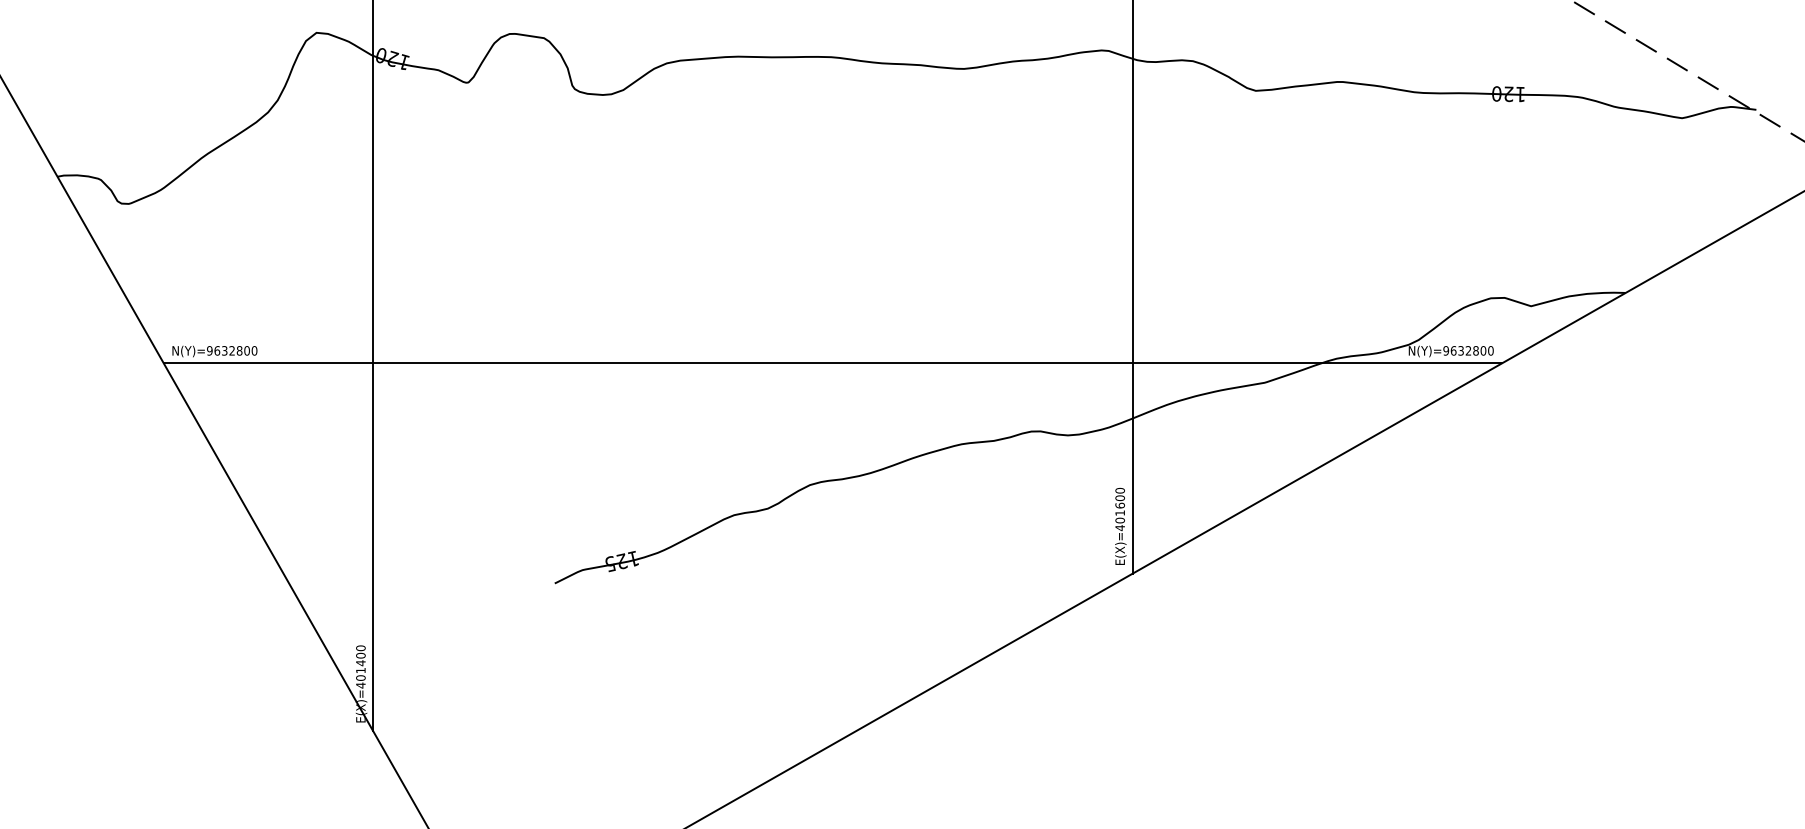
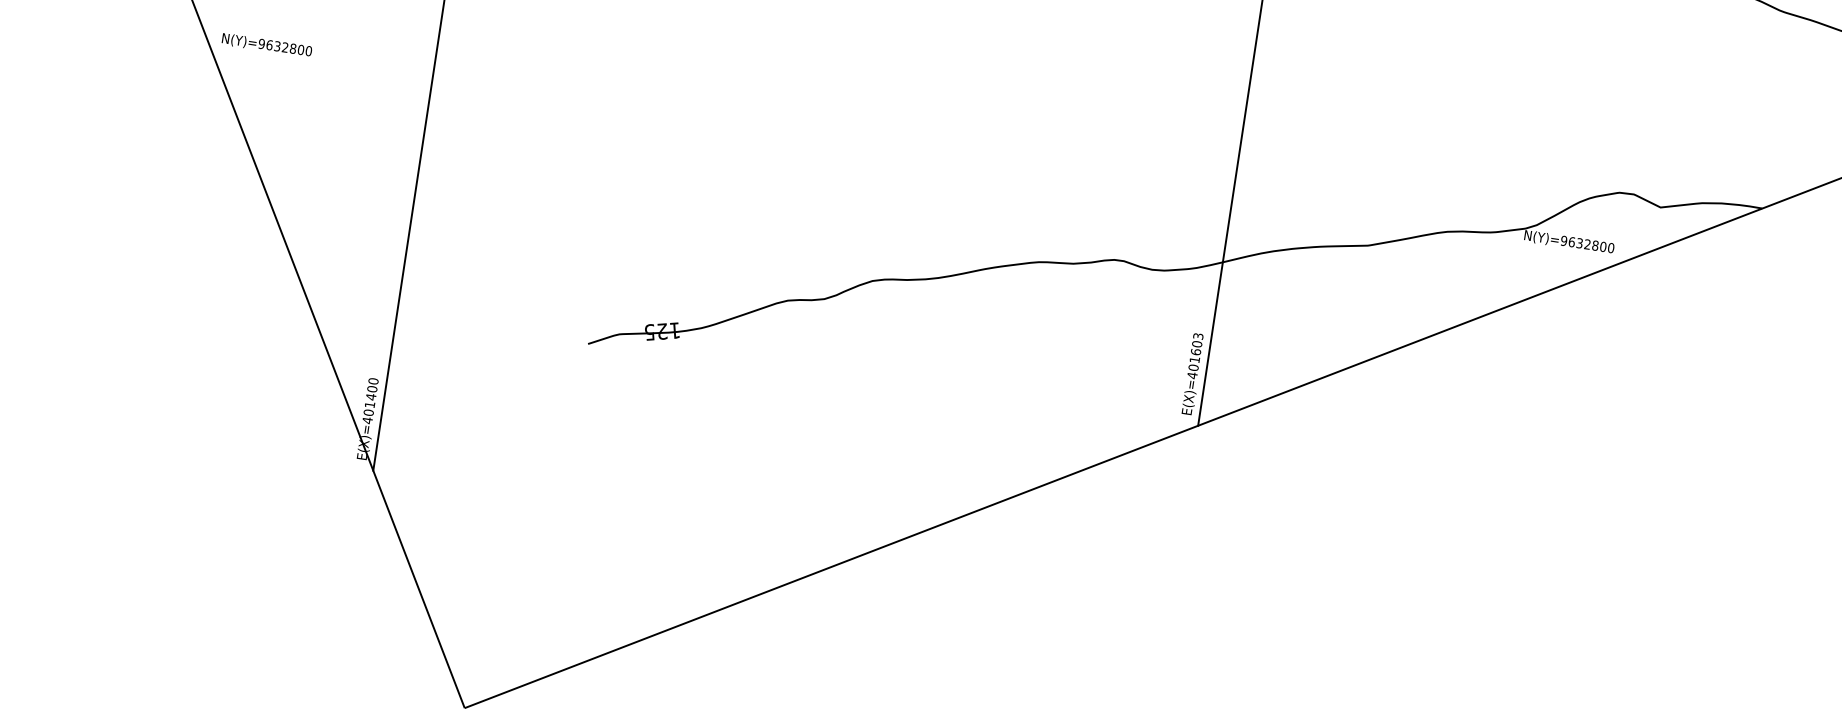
line: (832, 363) -> (915, 156), removed
text: (1119, 490) -> (1197, 336), E(X)=401600 -> E(X)=401603

